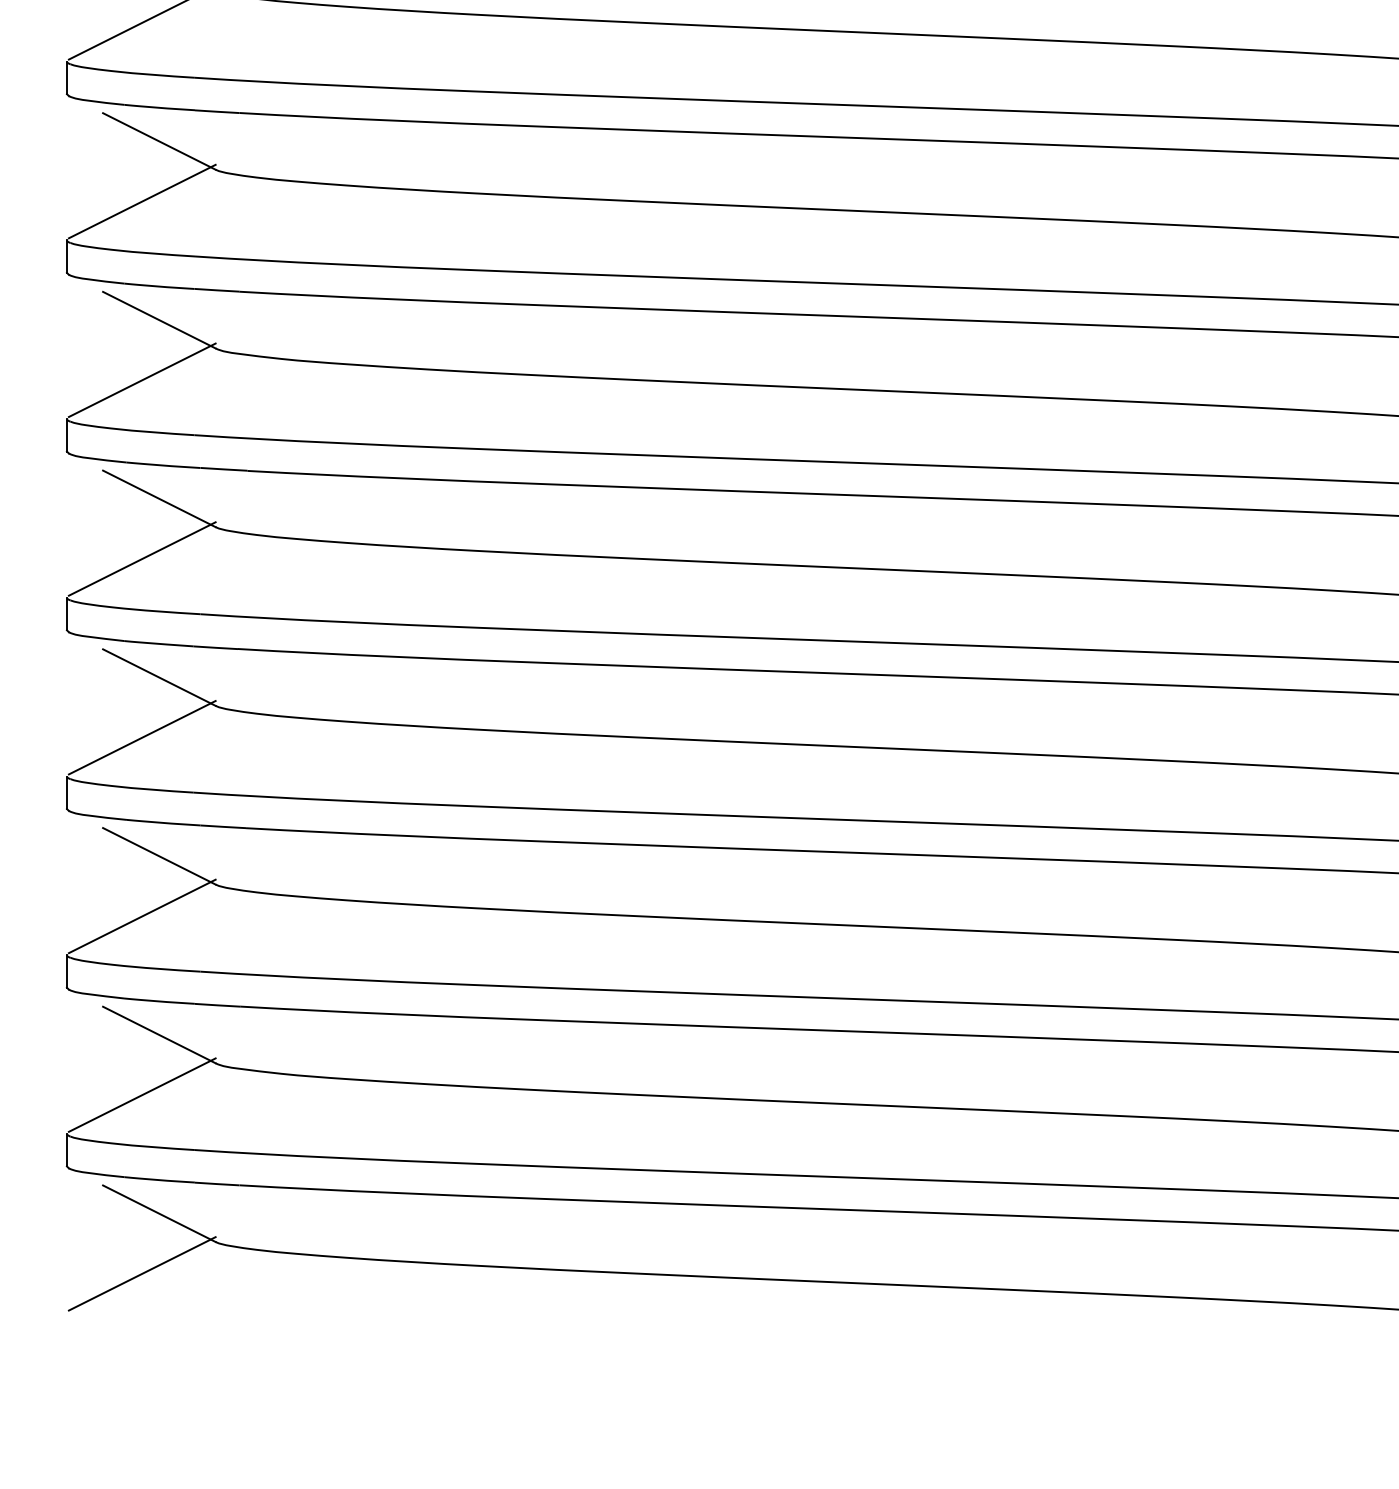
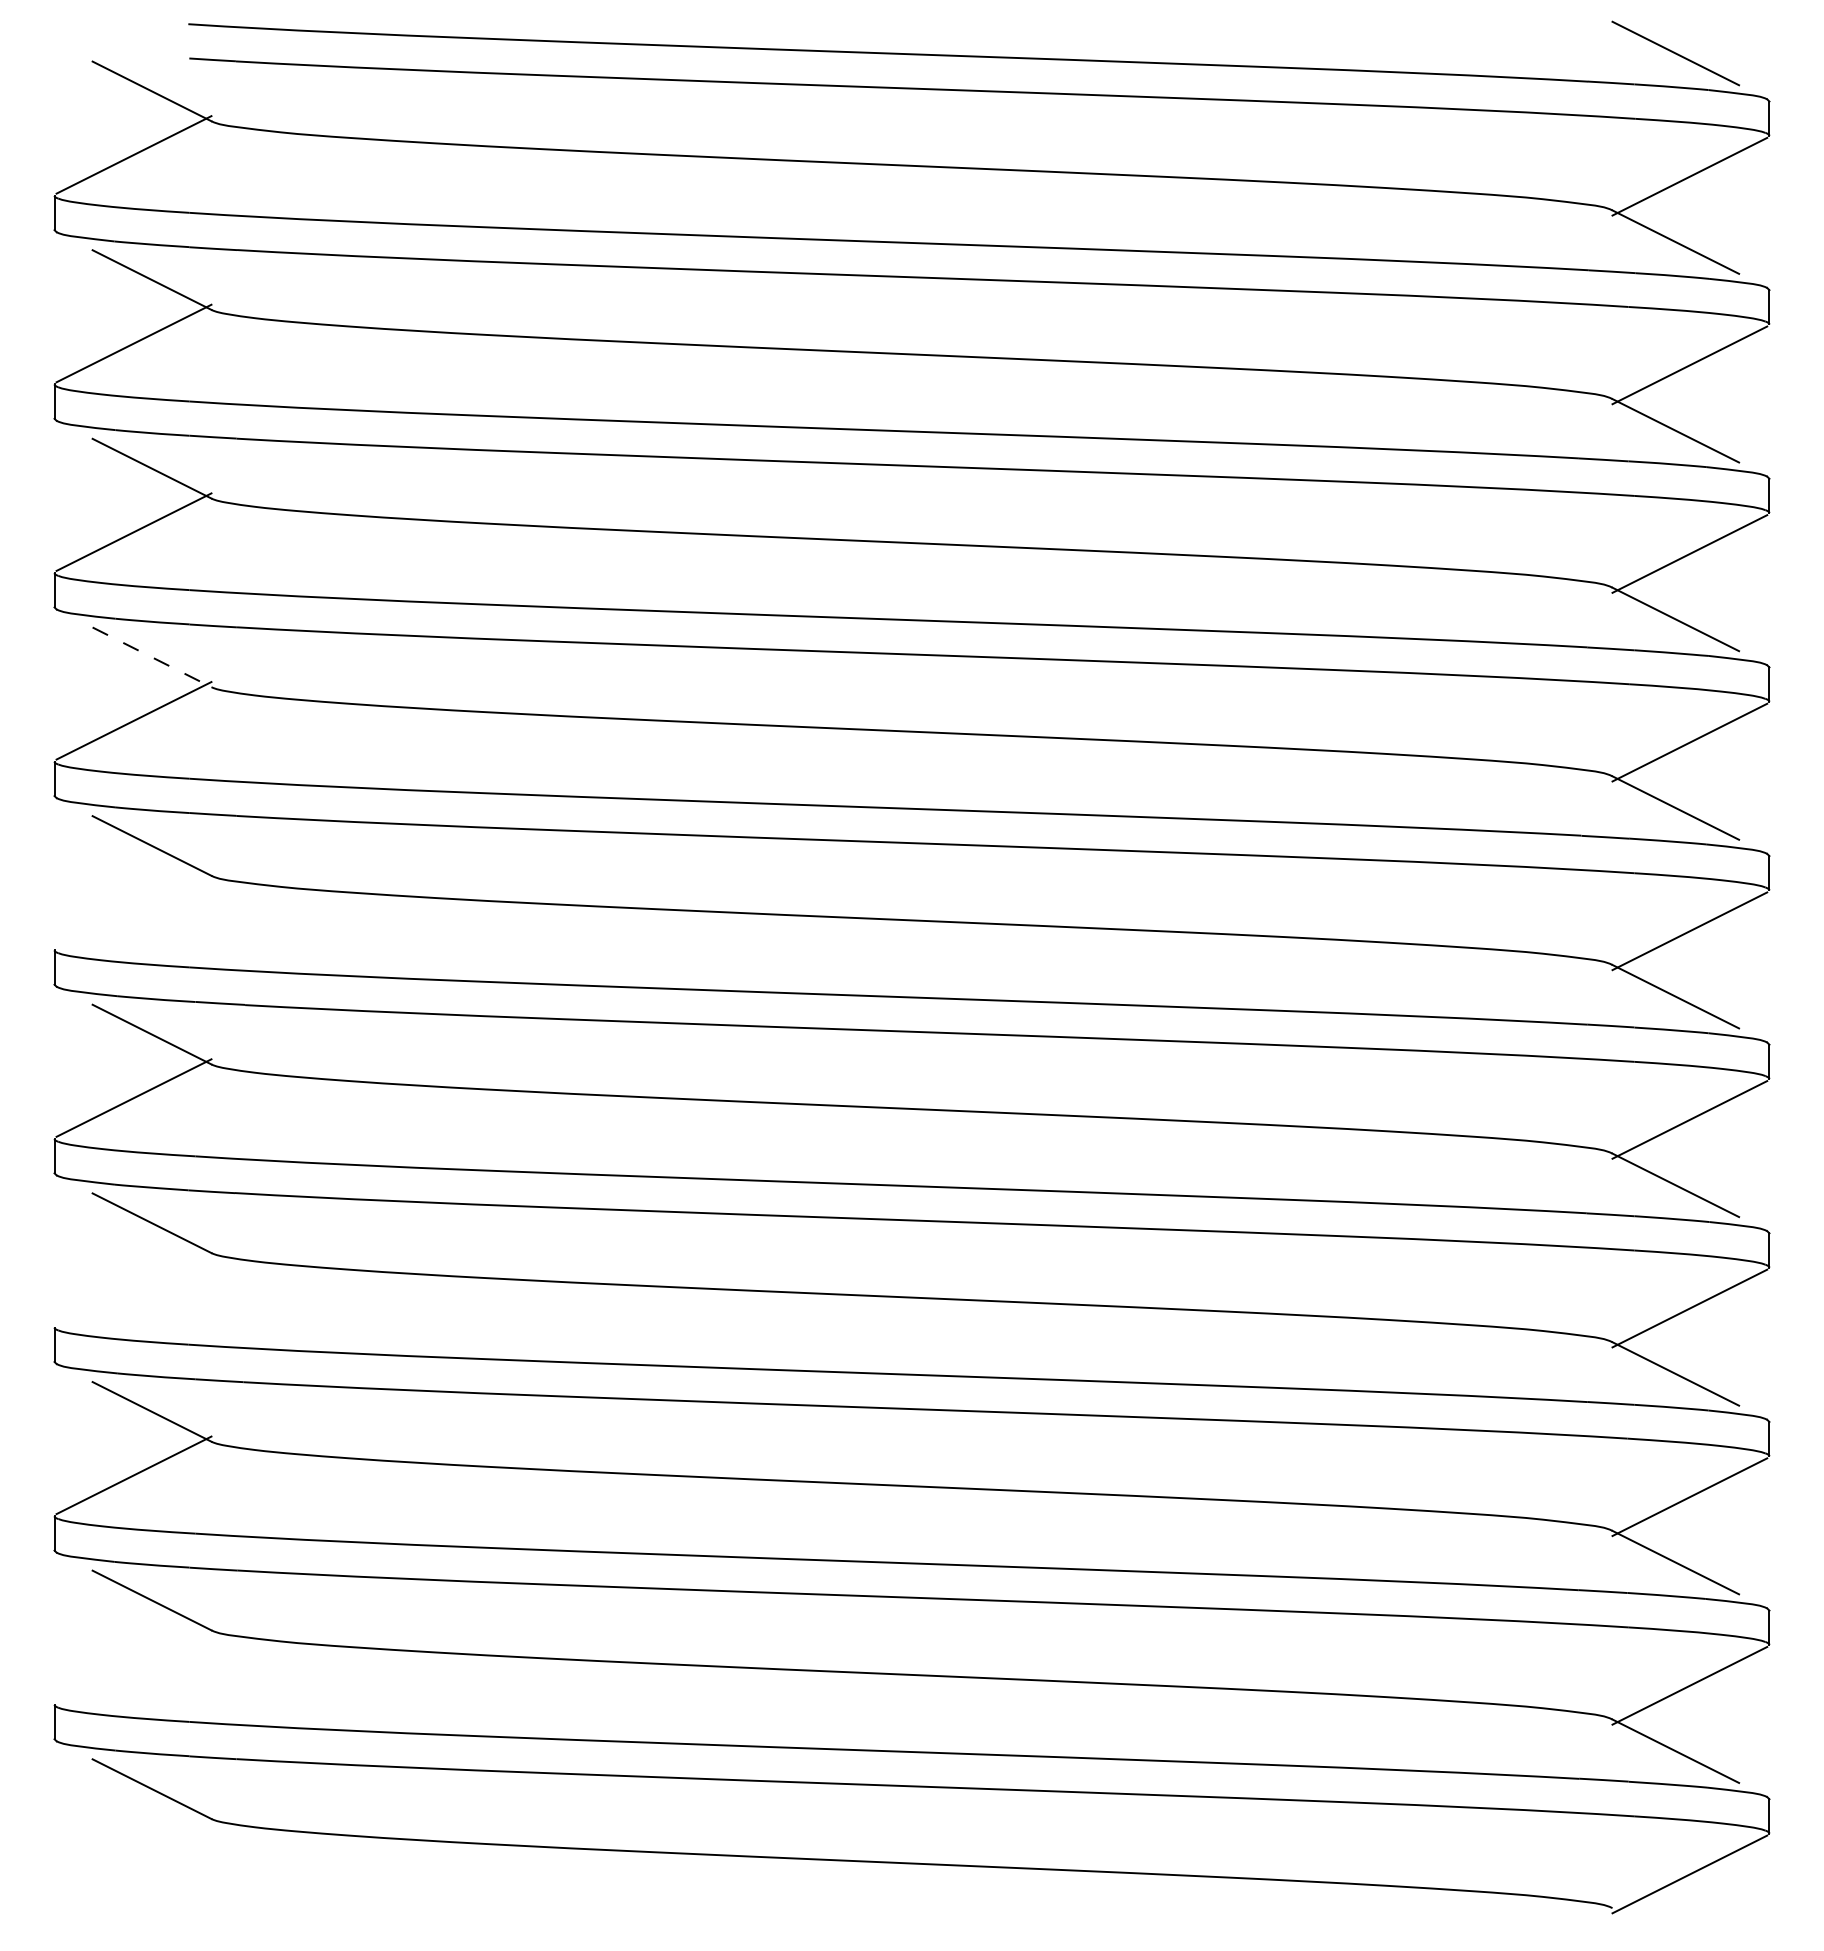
line: (159, 141) -> (152, 657), solid -> dashed
line: (141, 380) -> (133, 909), removed
line: (141, 737) -> (133, 1286), removed
line: (141, 1094) -> (133, 1663), removed
line: (141, 1273) -> (133, 1852), removed

